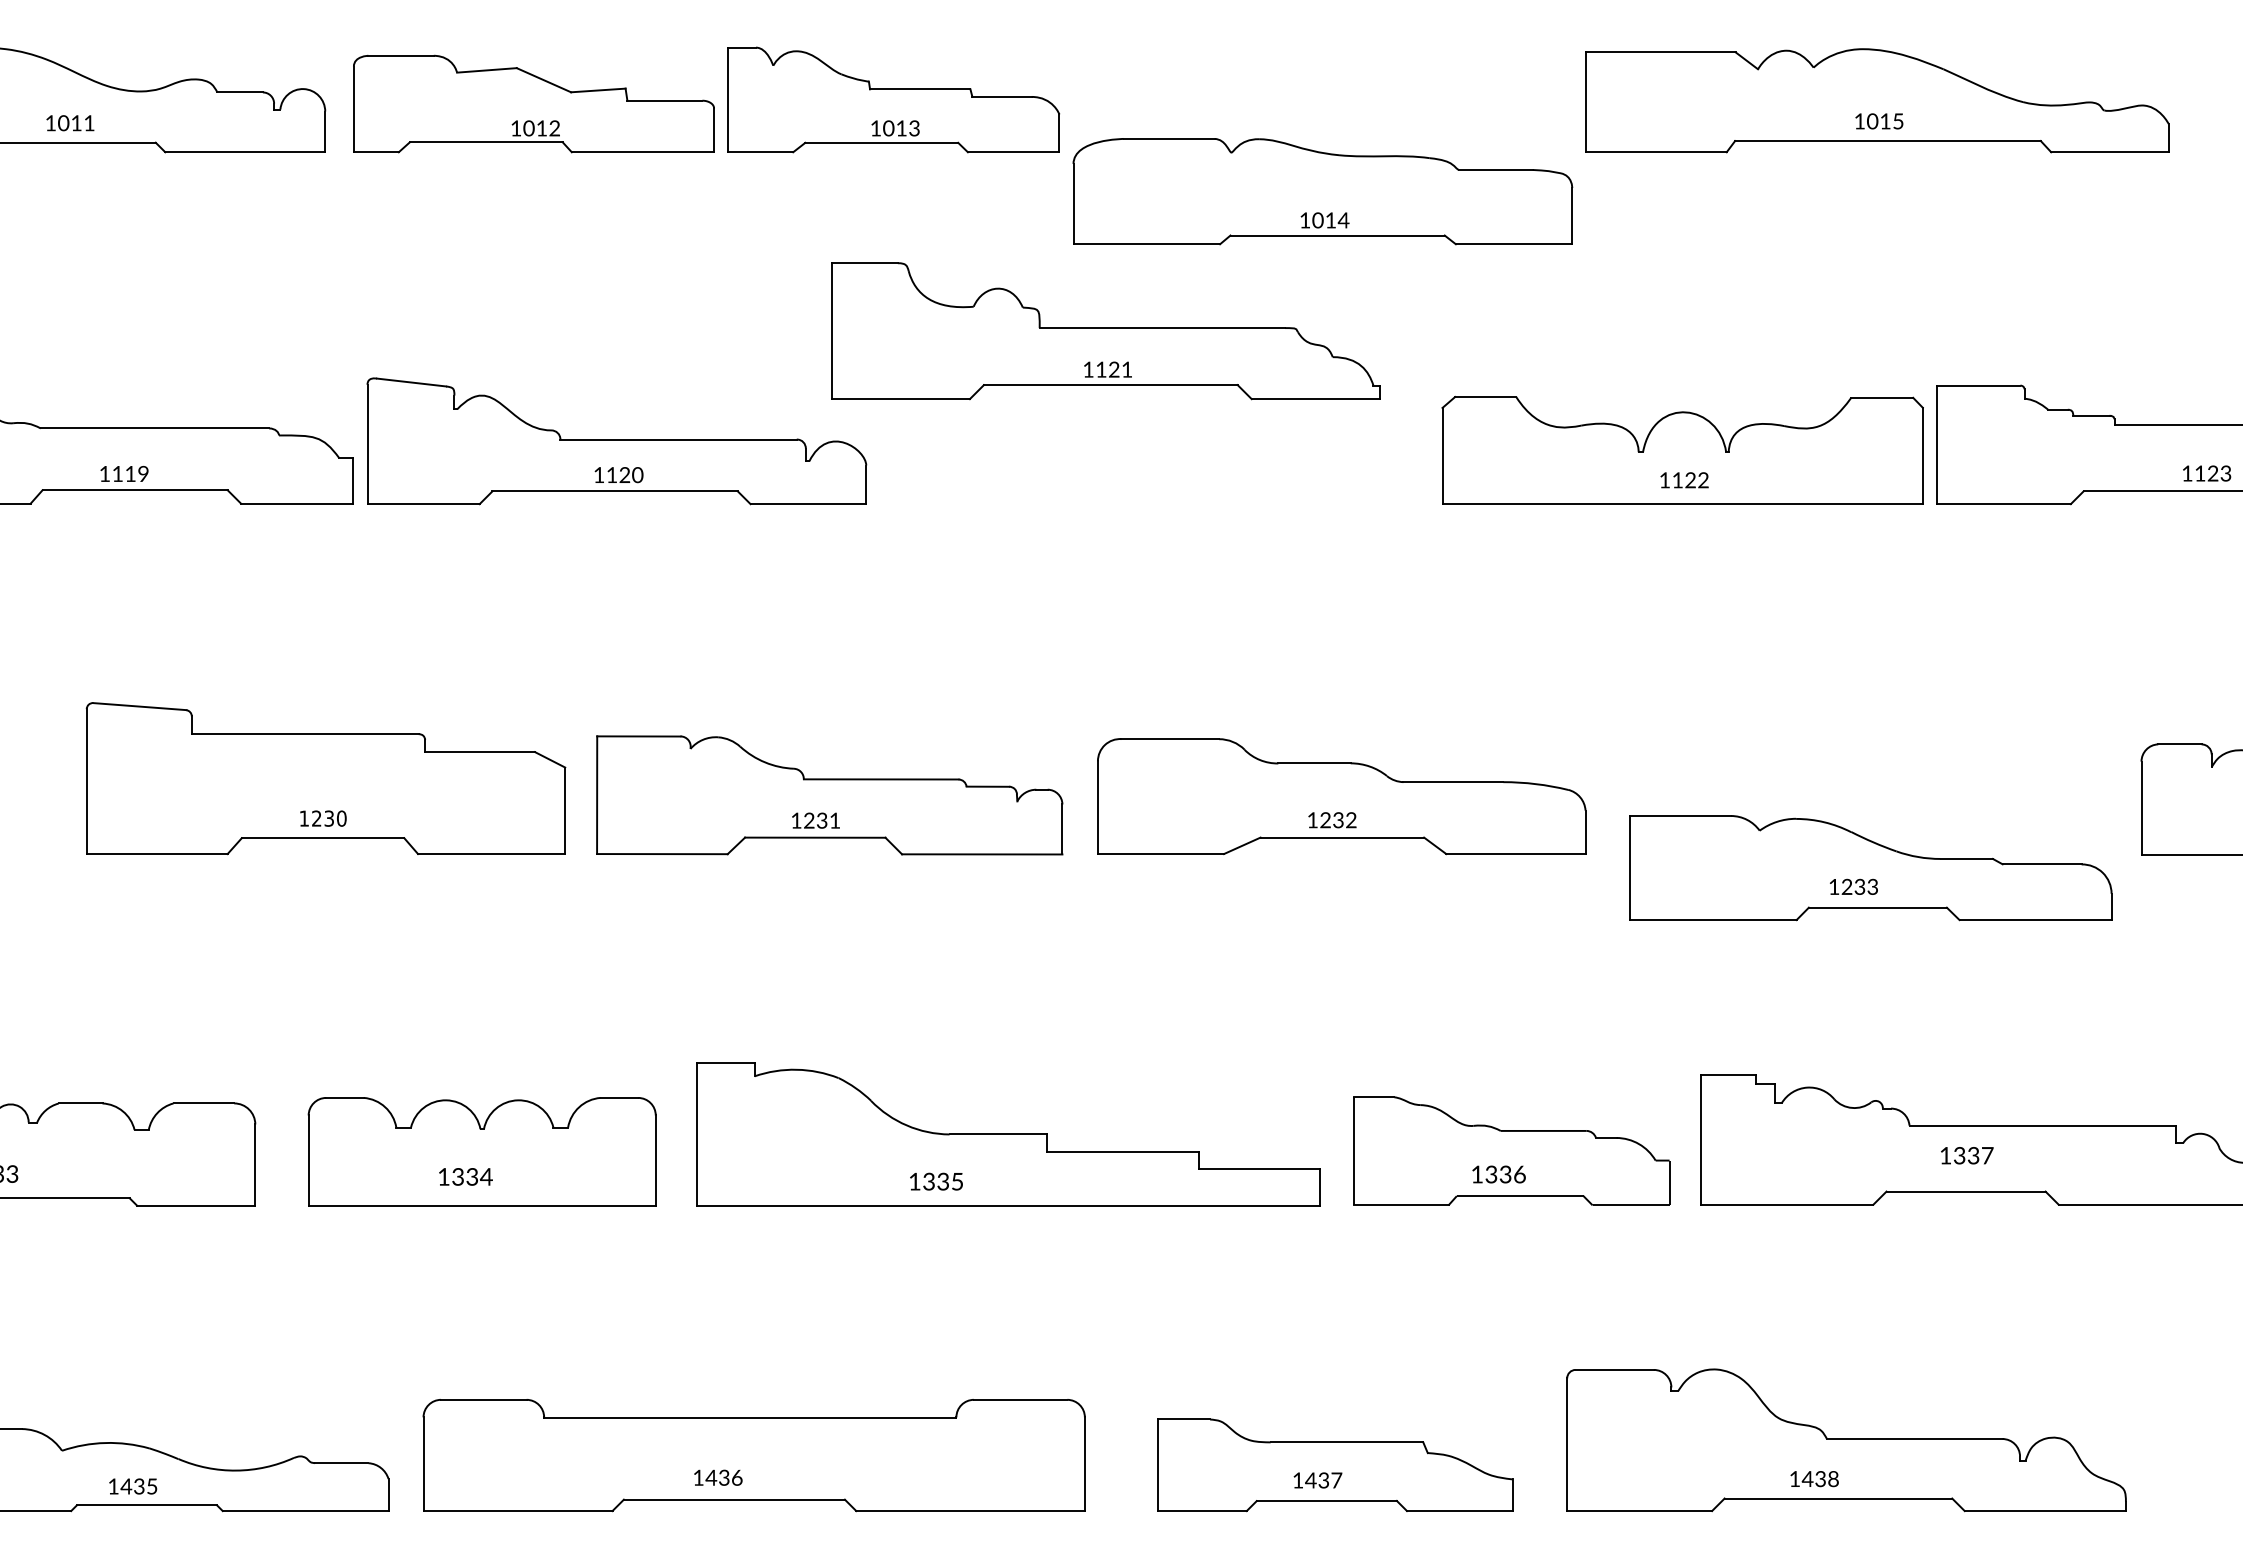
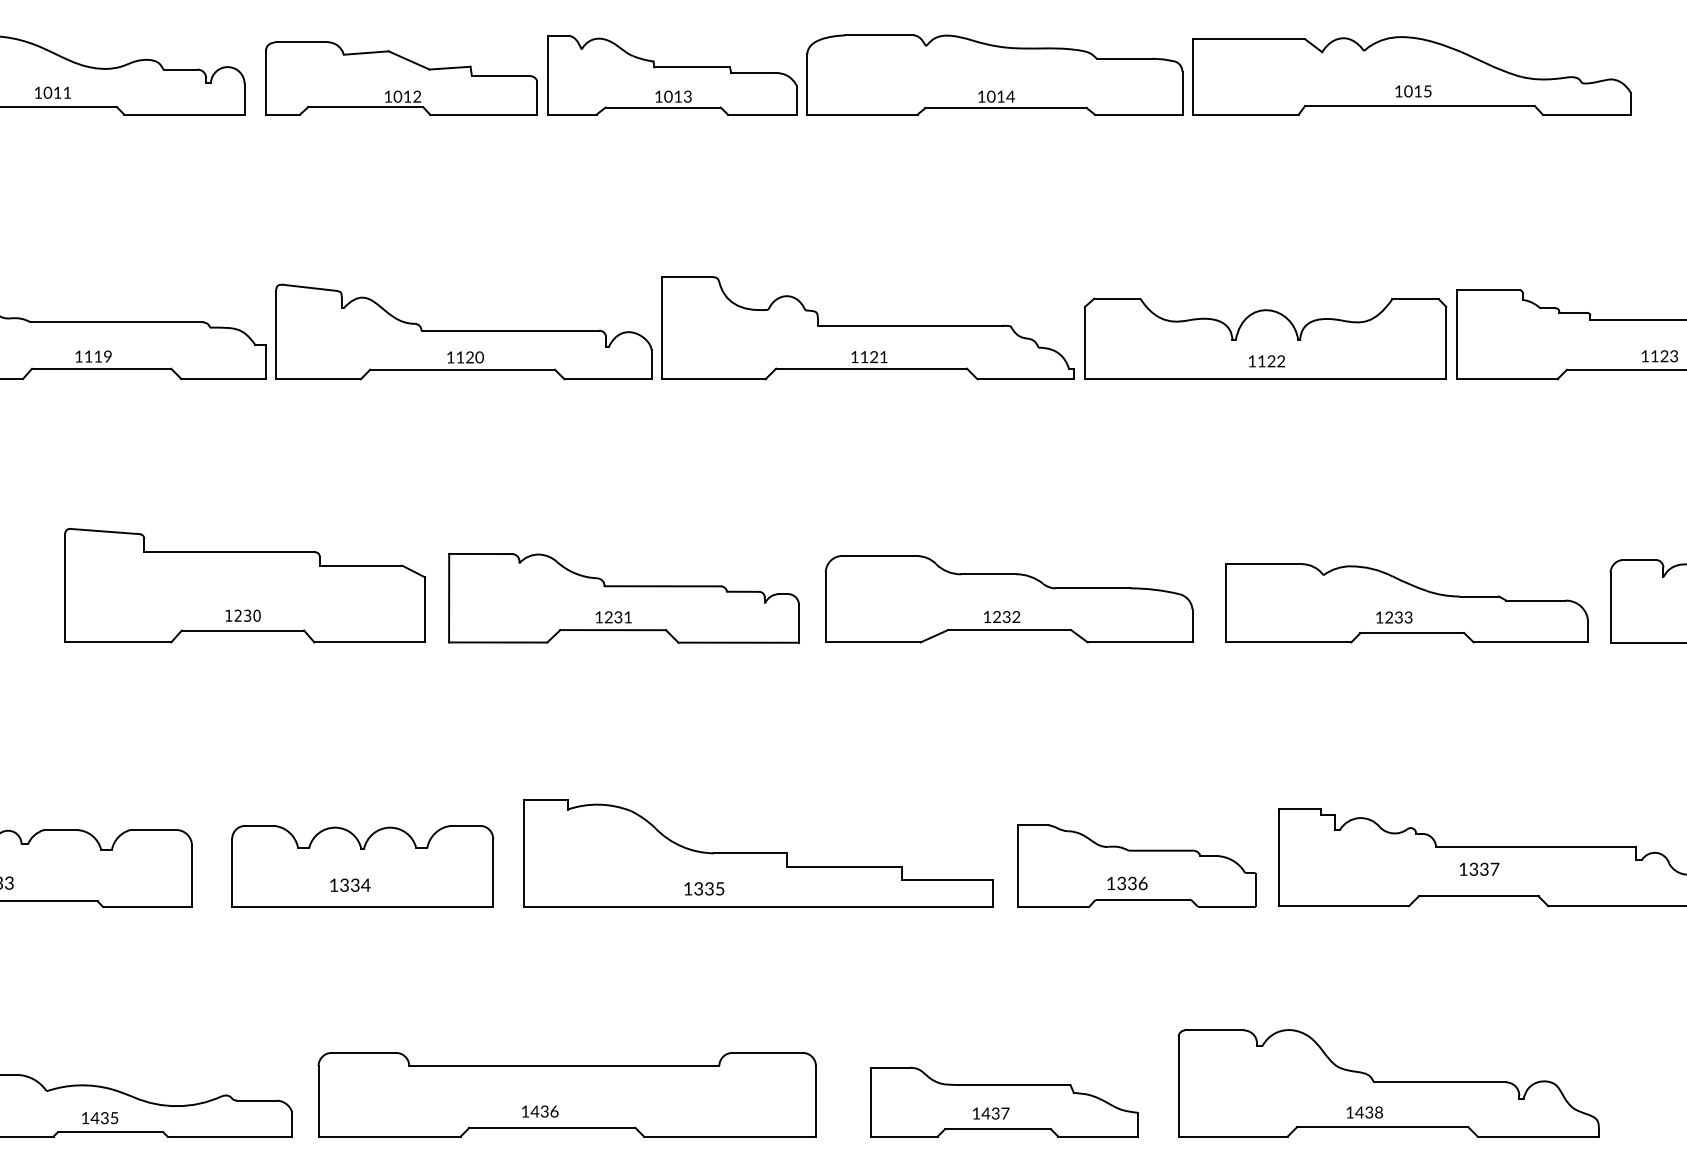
part: (1322, 191) -> (994, 74), moved
part: (1105, 331) -> (867, 328), moved
part: (1870, 868) -> (1406, 603), moved

